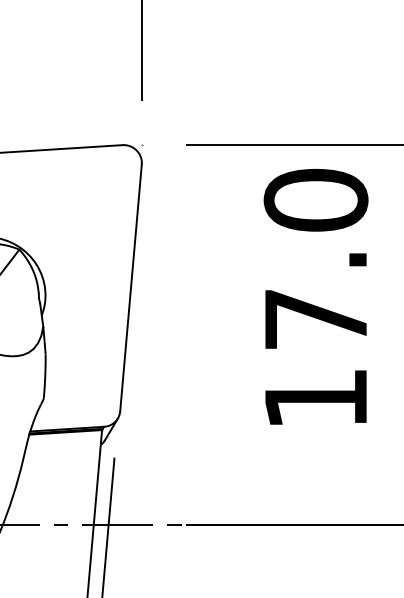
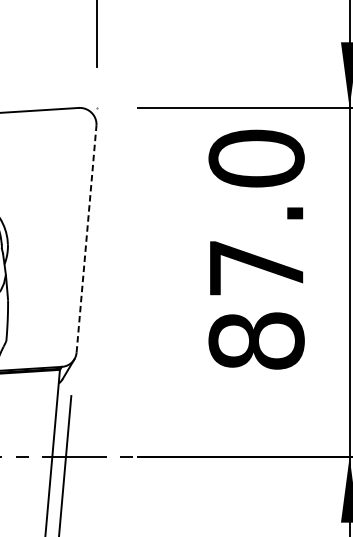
line: (131, 287) -> (86, 238), solid -> dashed
text: (315, 398) -> (256, 340), 17.0 -> 87.0

